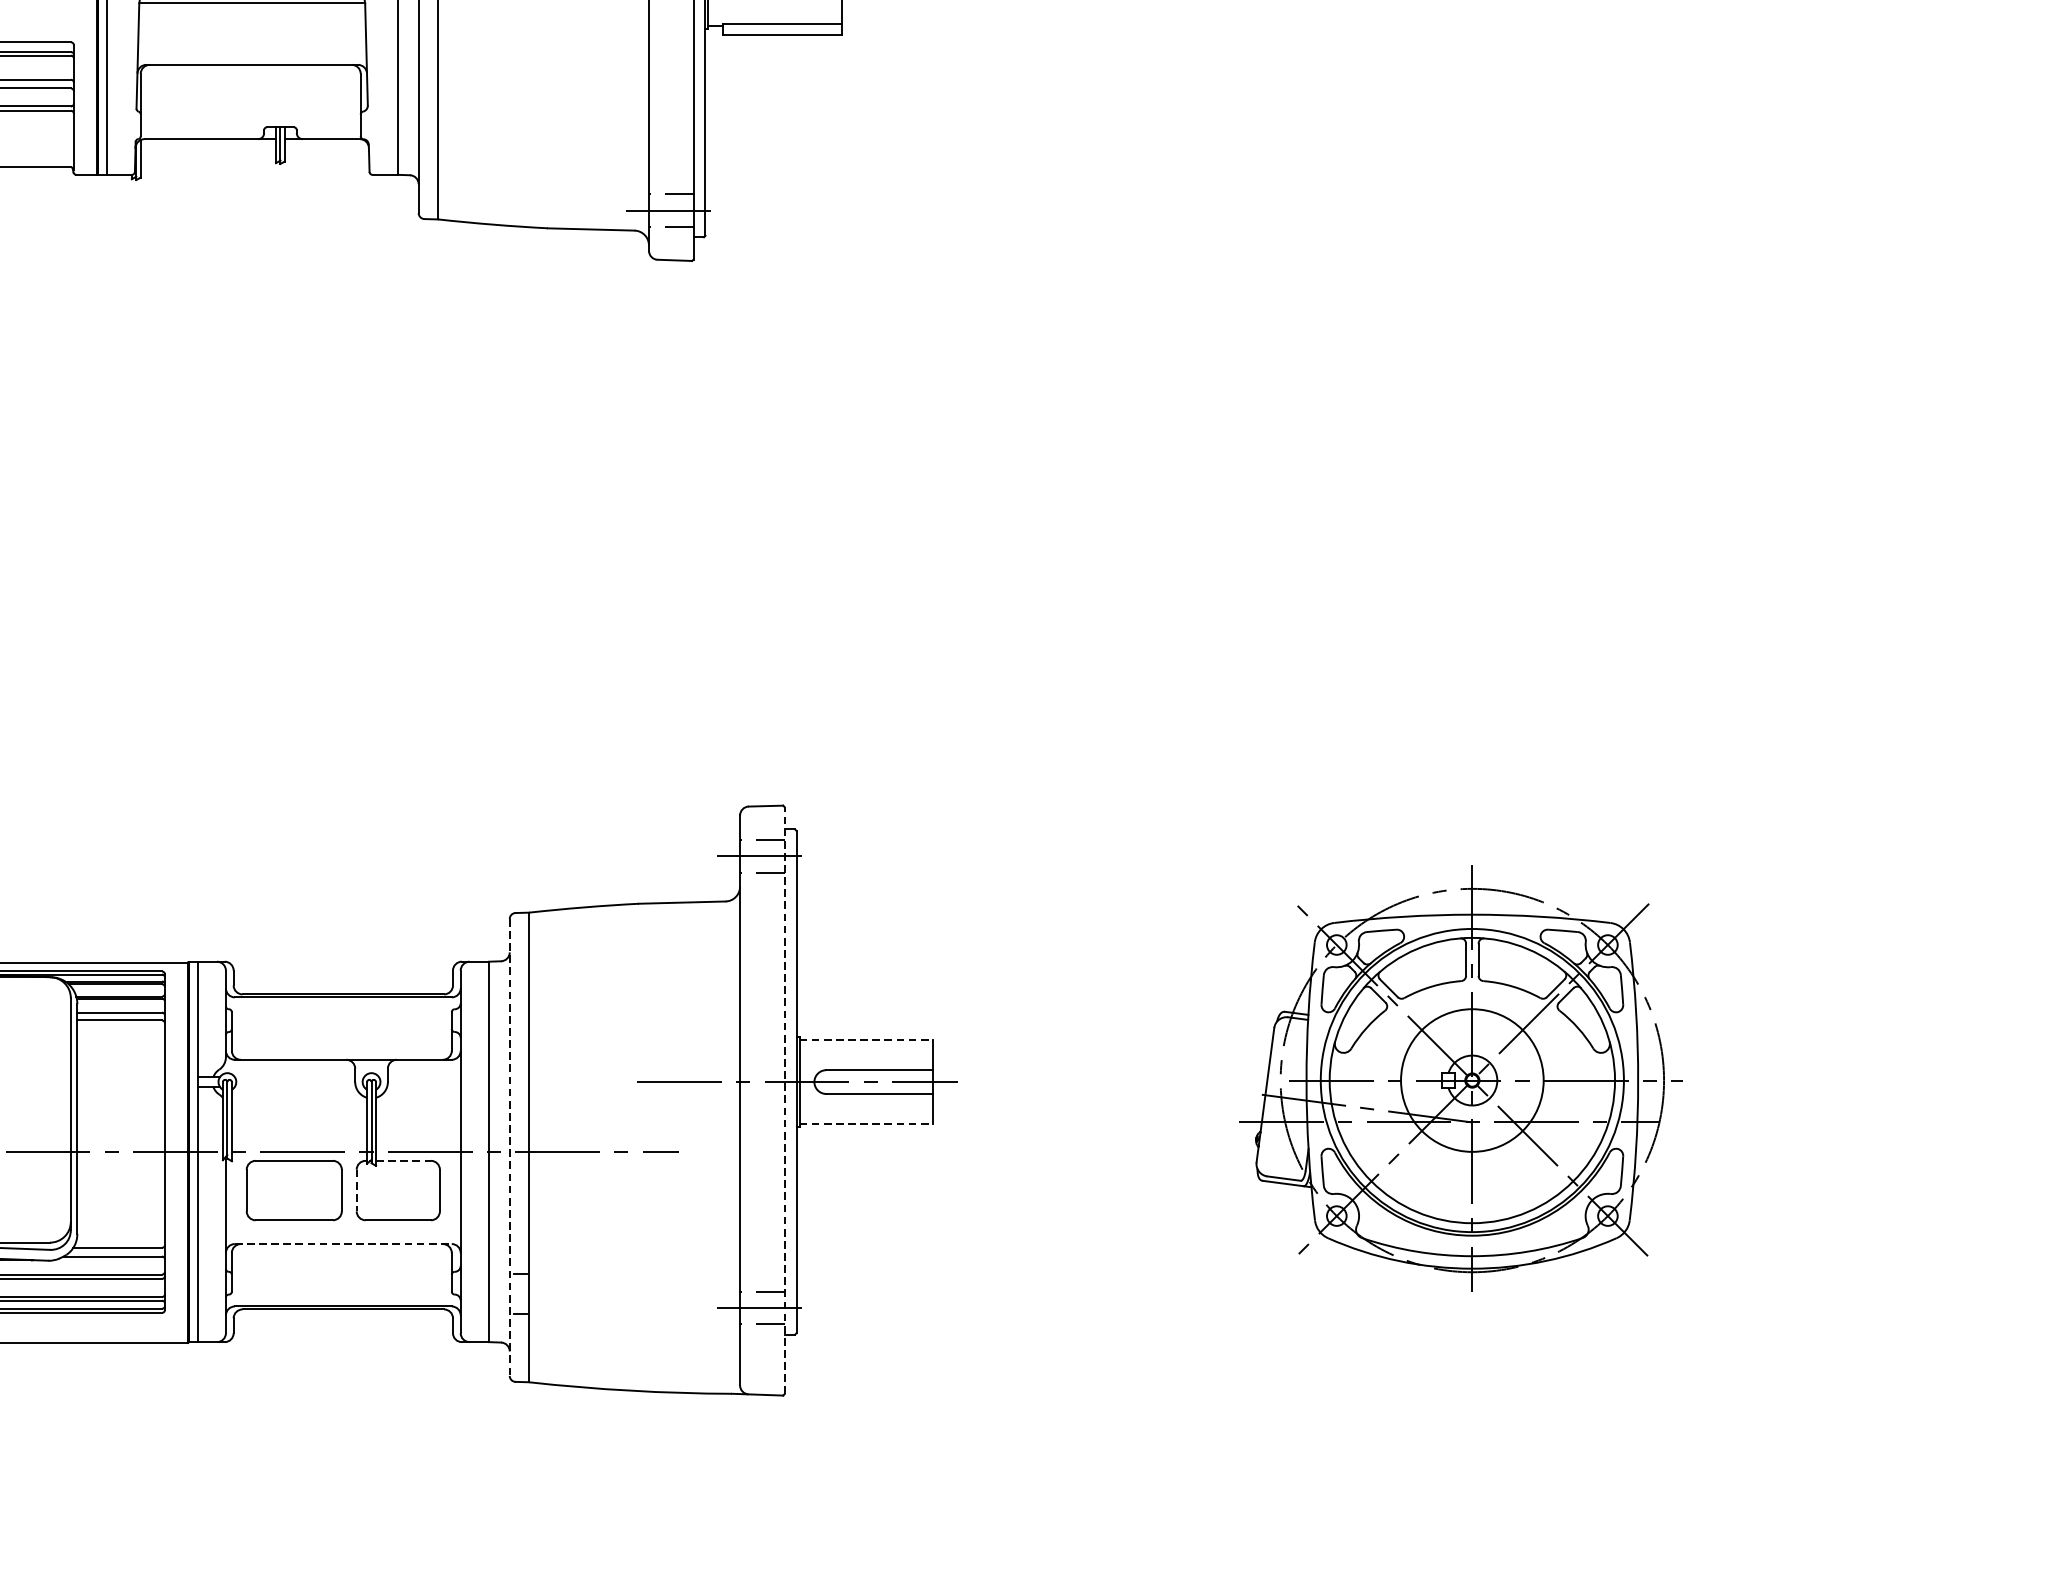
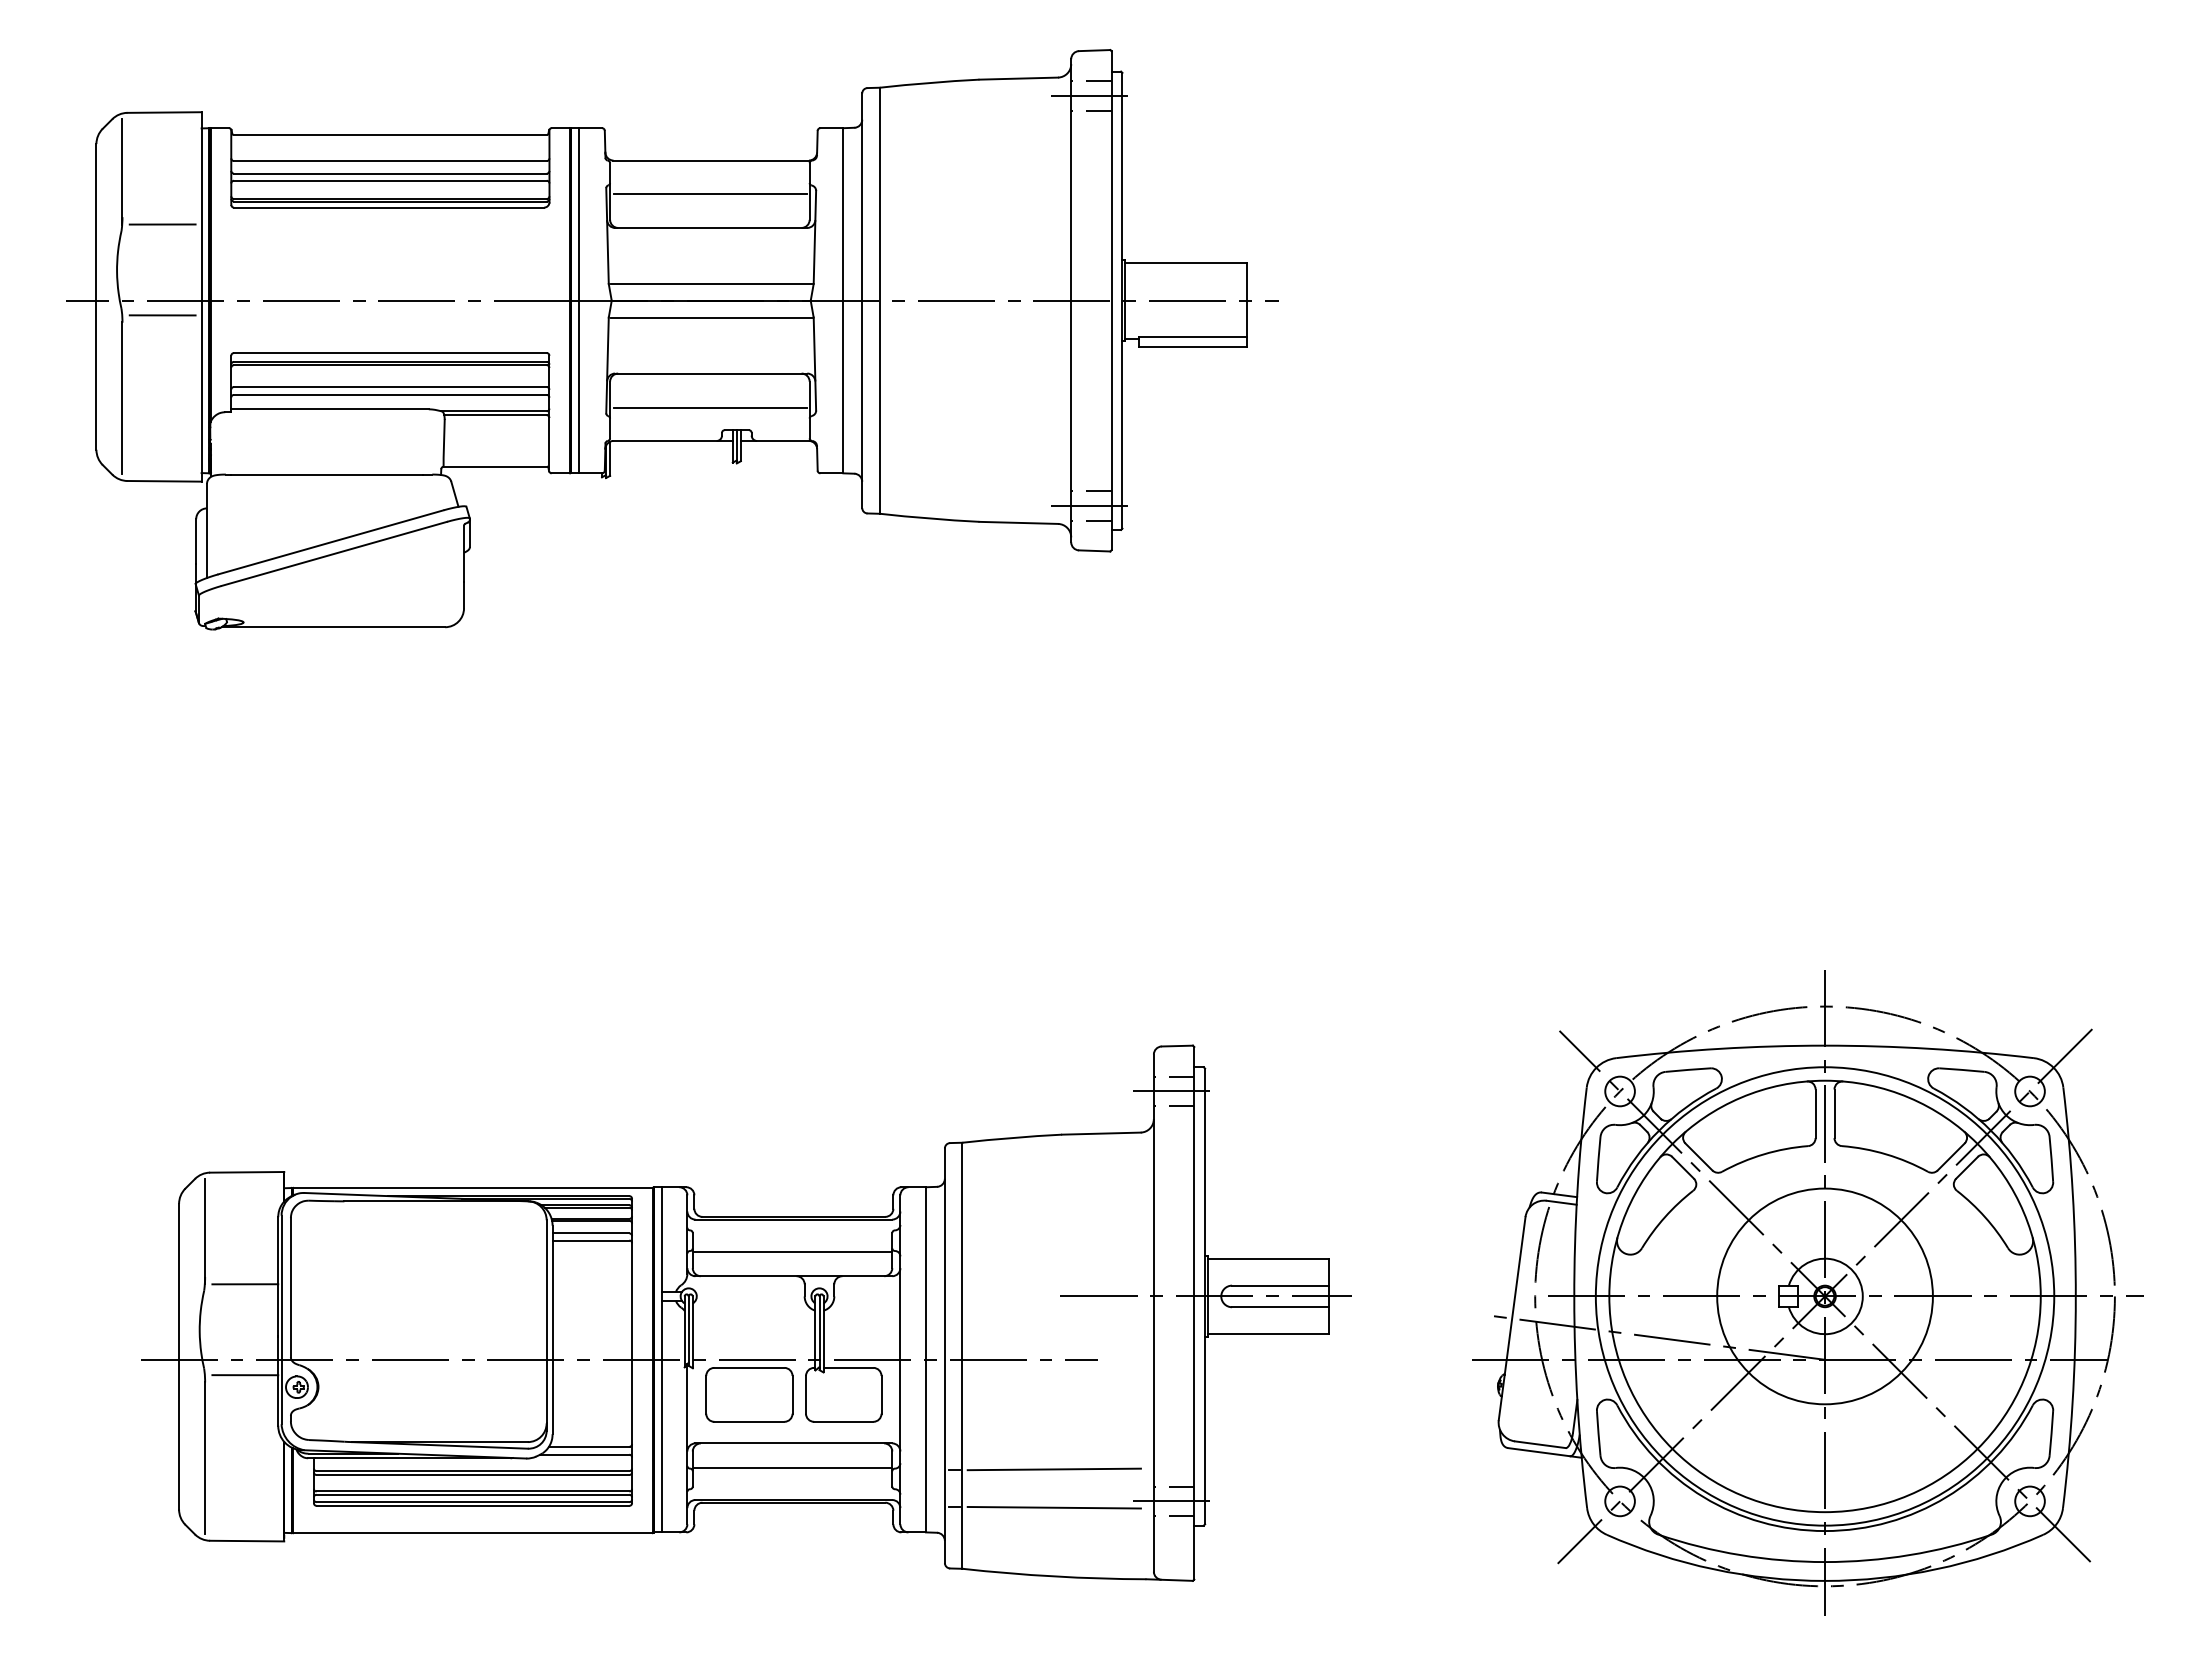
line: (251, 102) -> (710, 407), added
line: (341, 1032) -> (792, 1251), added
line: (866, 1040) -> (1268, 1258), dashed -> solid
part: (1460, 1077) -> (1807, 1292), size x1.67
line: (784, 1099) -> (1194, 1312), dashed -> solid
line: (866, 1124) -> (1268, 1334), dashed -> solid
line: (509, 1148) -> (944, 1356), dashed -> solid
line: (403, 1160) -> (848, 1367), dashed -> solid
line: (357, 1190) -> (806, 1394), dashed -> solid
line: (344, 1244) -> (794, 1443), dashed -> solid
line: (341, 1270) -> (792, 1467), added
line: (629, 1272) -> (1053, 1469), added
line: (629, 1314) -> (1053, 1507), added

